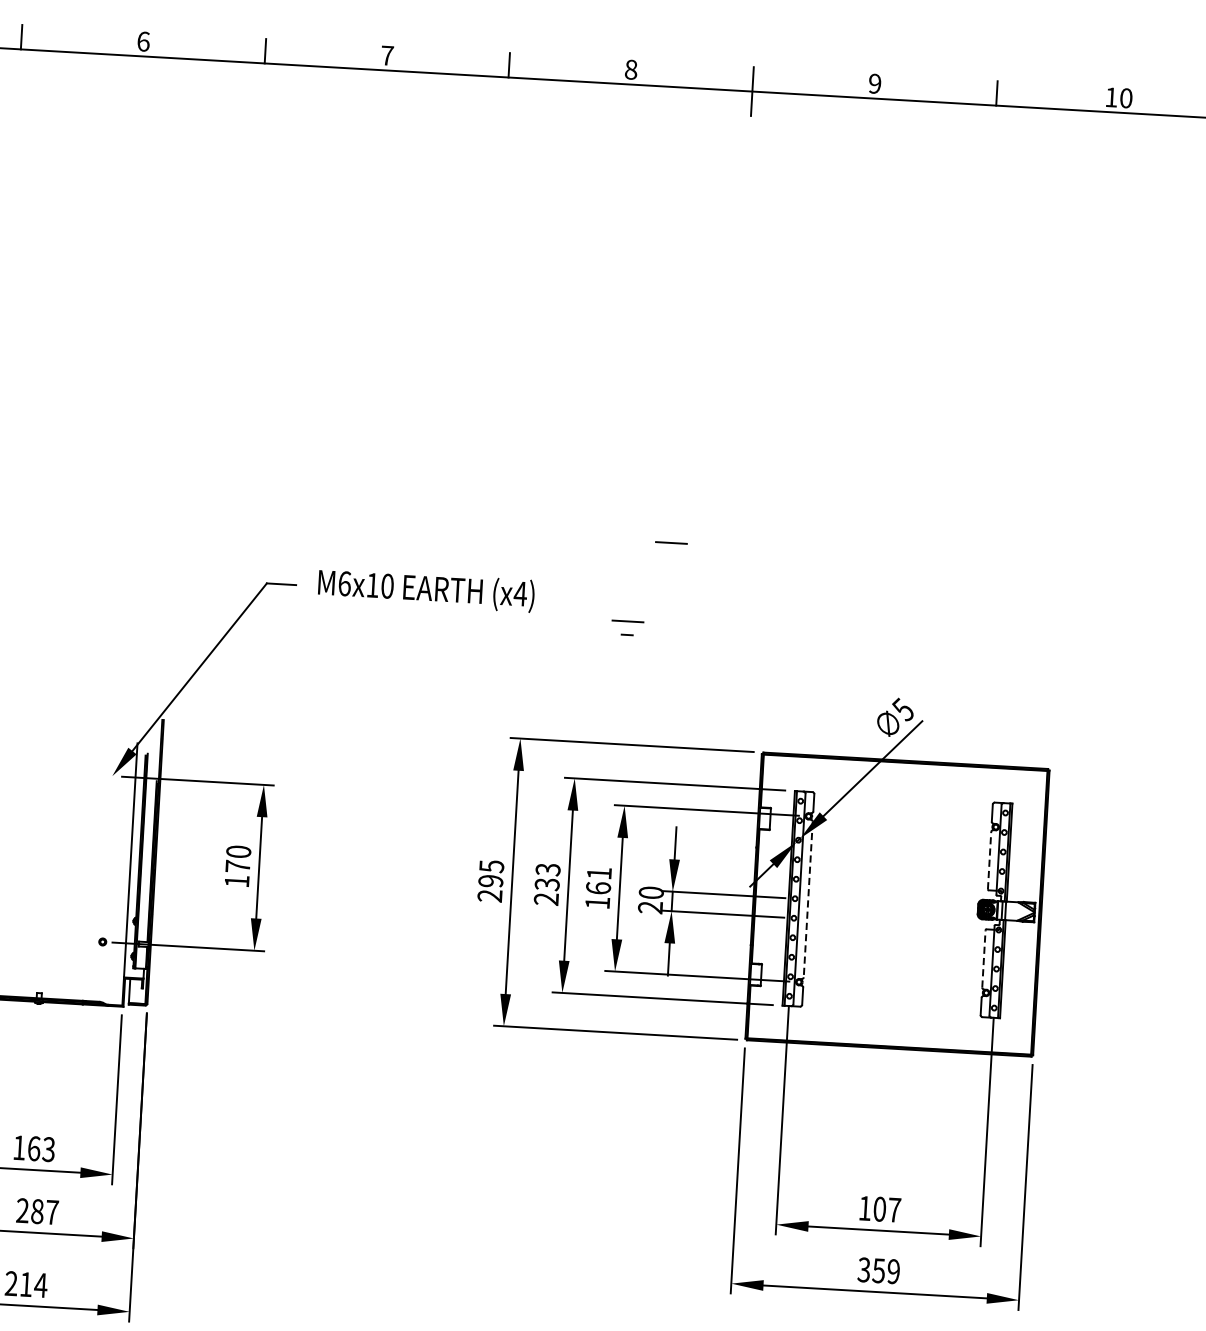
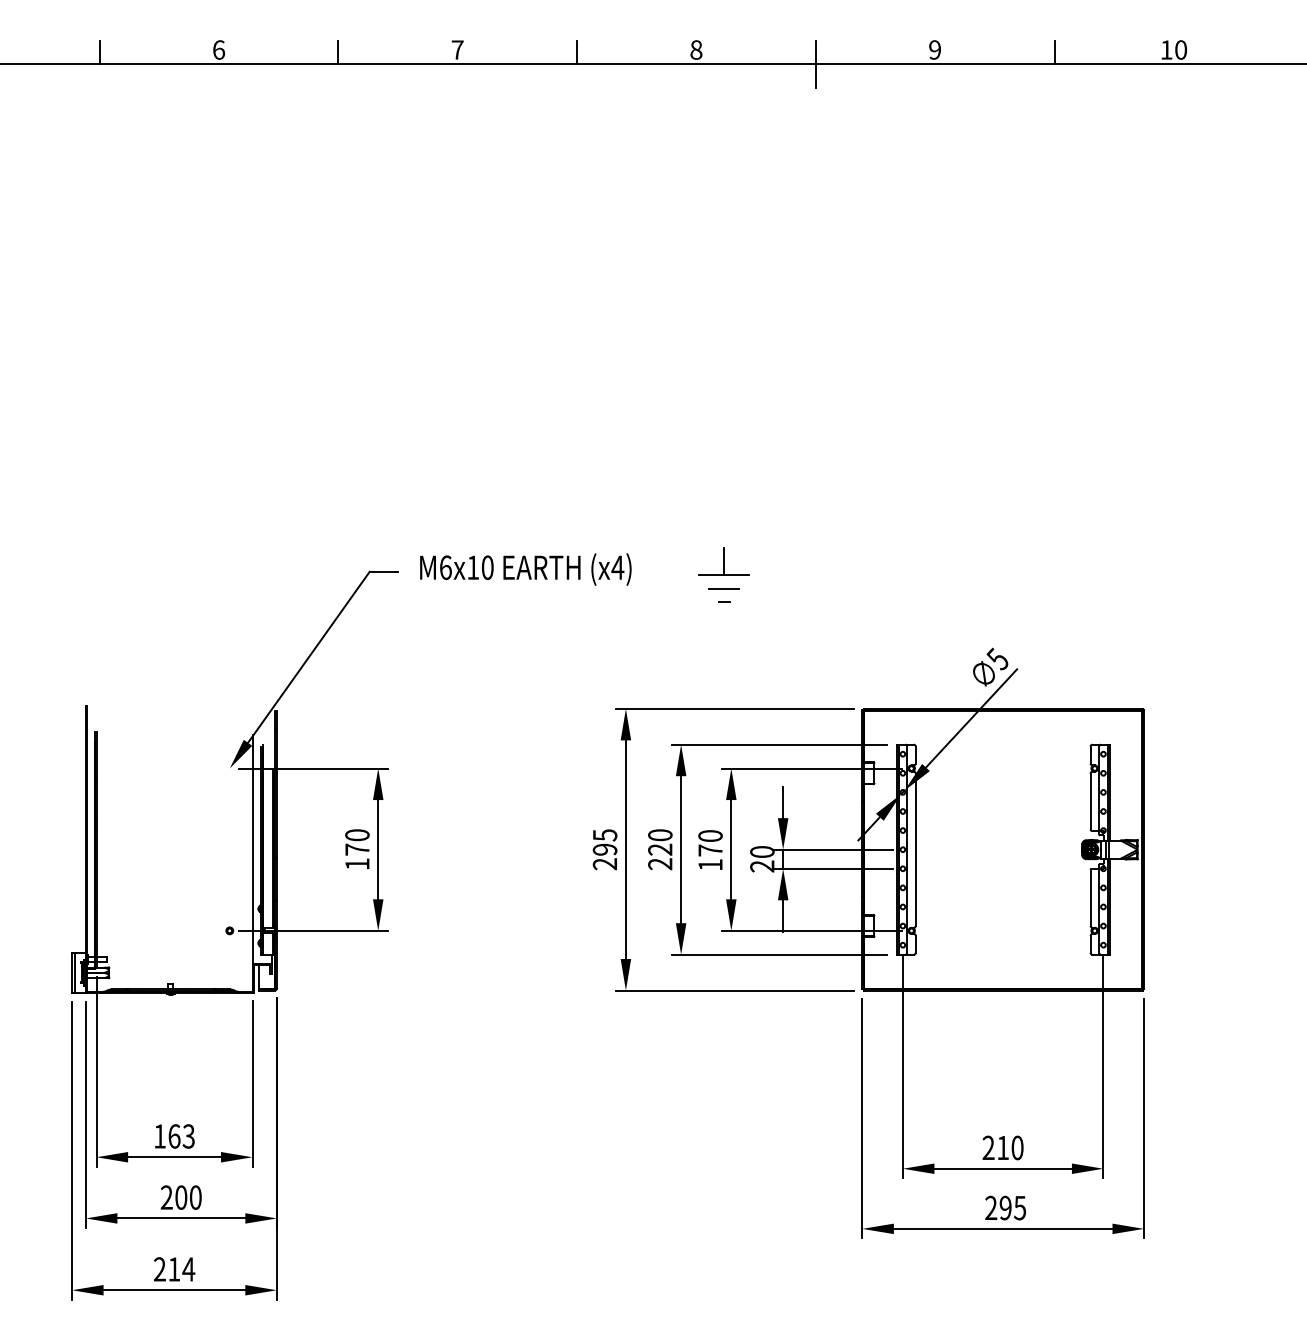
line: (670, 542) -> (761, 509), removed
part: (628, 593) -> (723, 561), added
line: (989, 860) -> (1090, 801), dashed -> solid
text: (547, 877) -> (660, 842), 233 -> 220
text: (598, 881) -> (710, 843), 161 -> 170
line: (807, 900) -> (915, 850), dashed -> solid
line: (983, 958) -> (1090, 897), dashed -> solid
text: (879, 1208) -> (1002, 1147), 107 -> 210
text: (44, 1211) -> (188, 1197), 287 -> 200
text: (878, 1270) -> (1005, 1207), 359 -> 295

